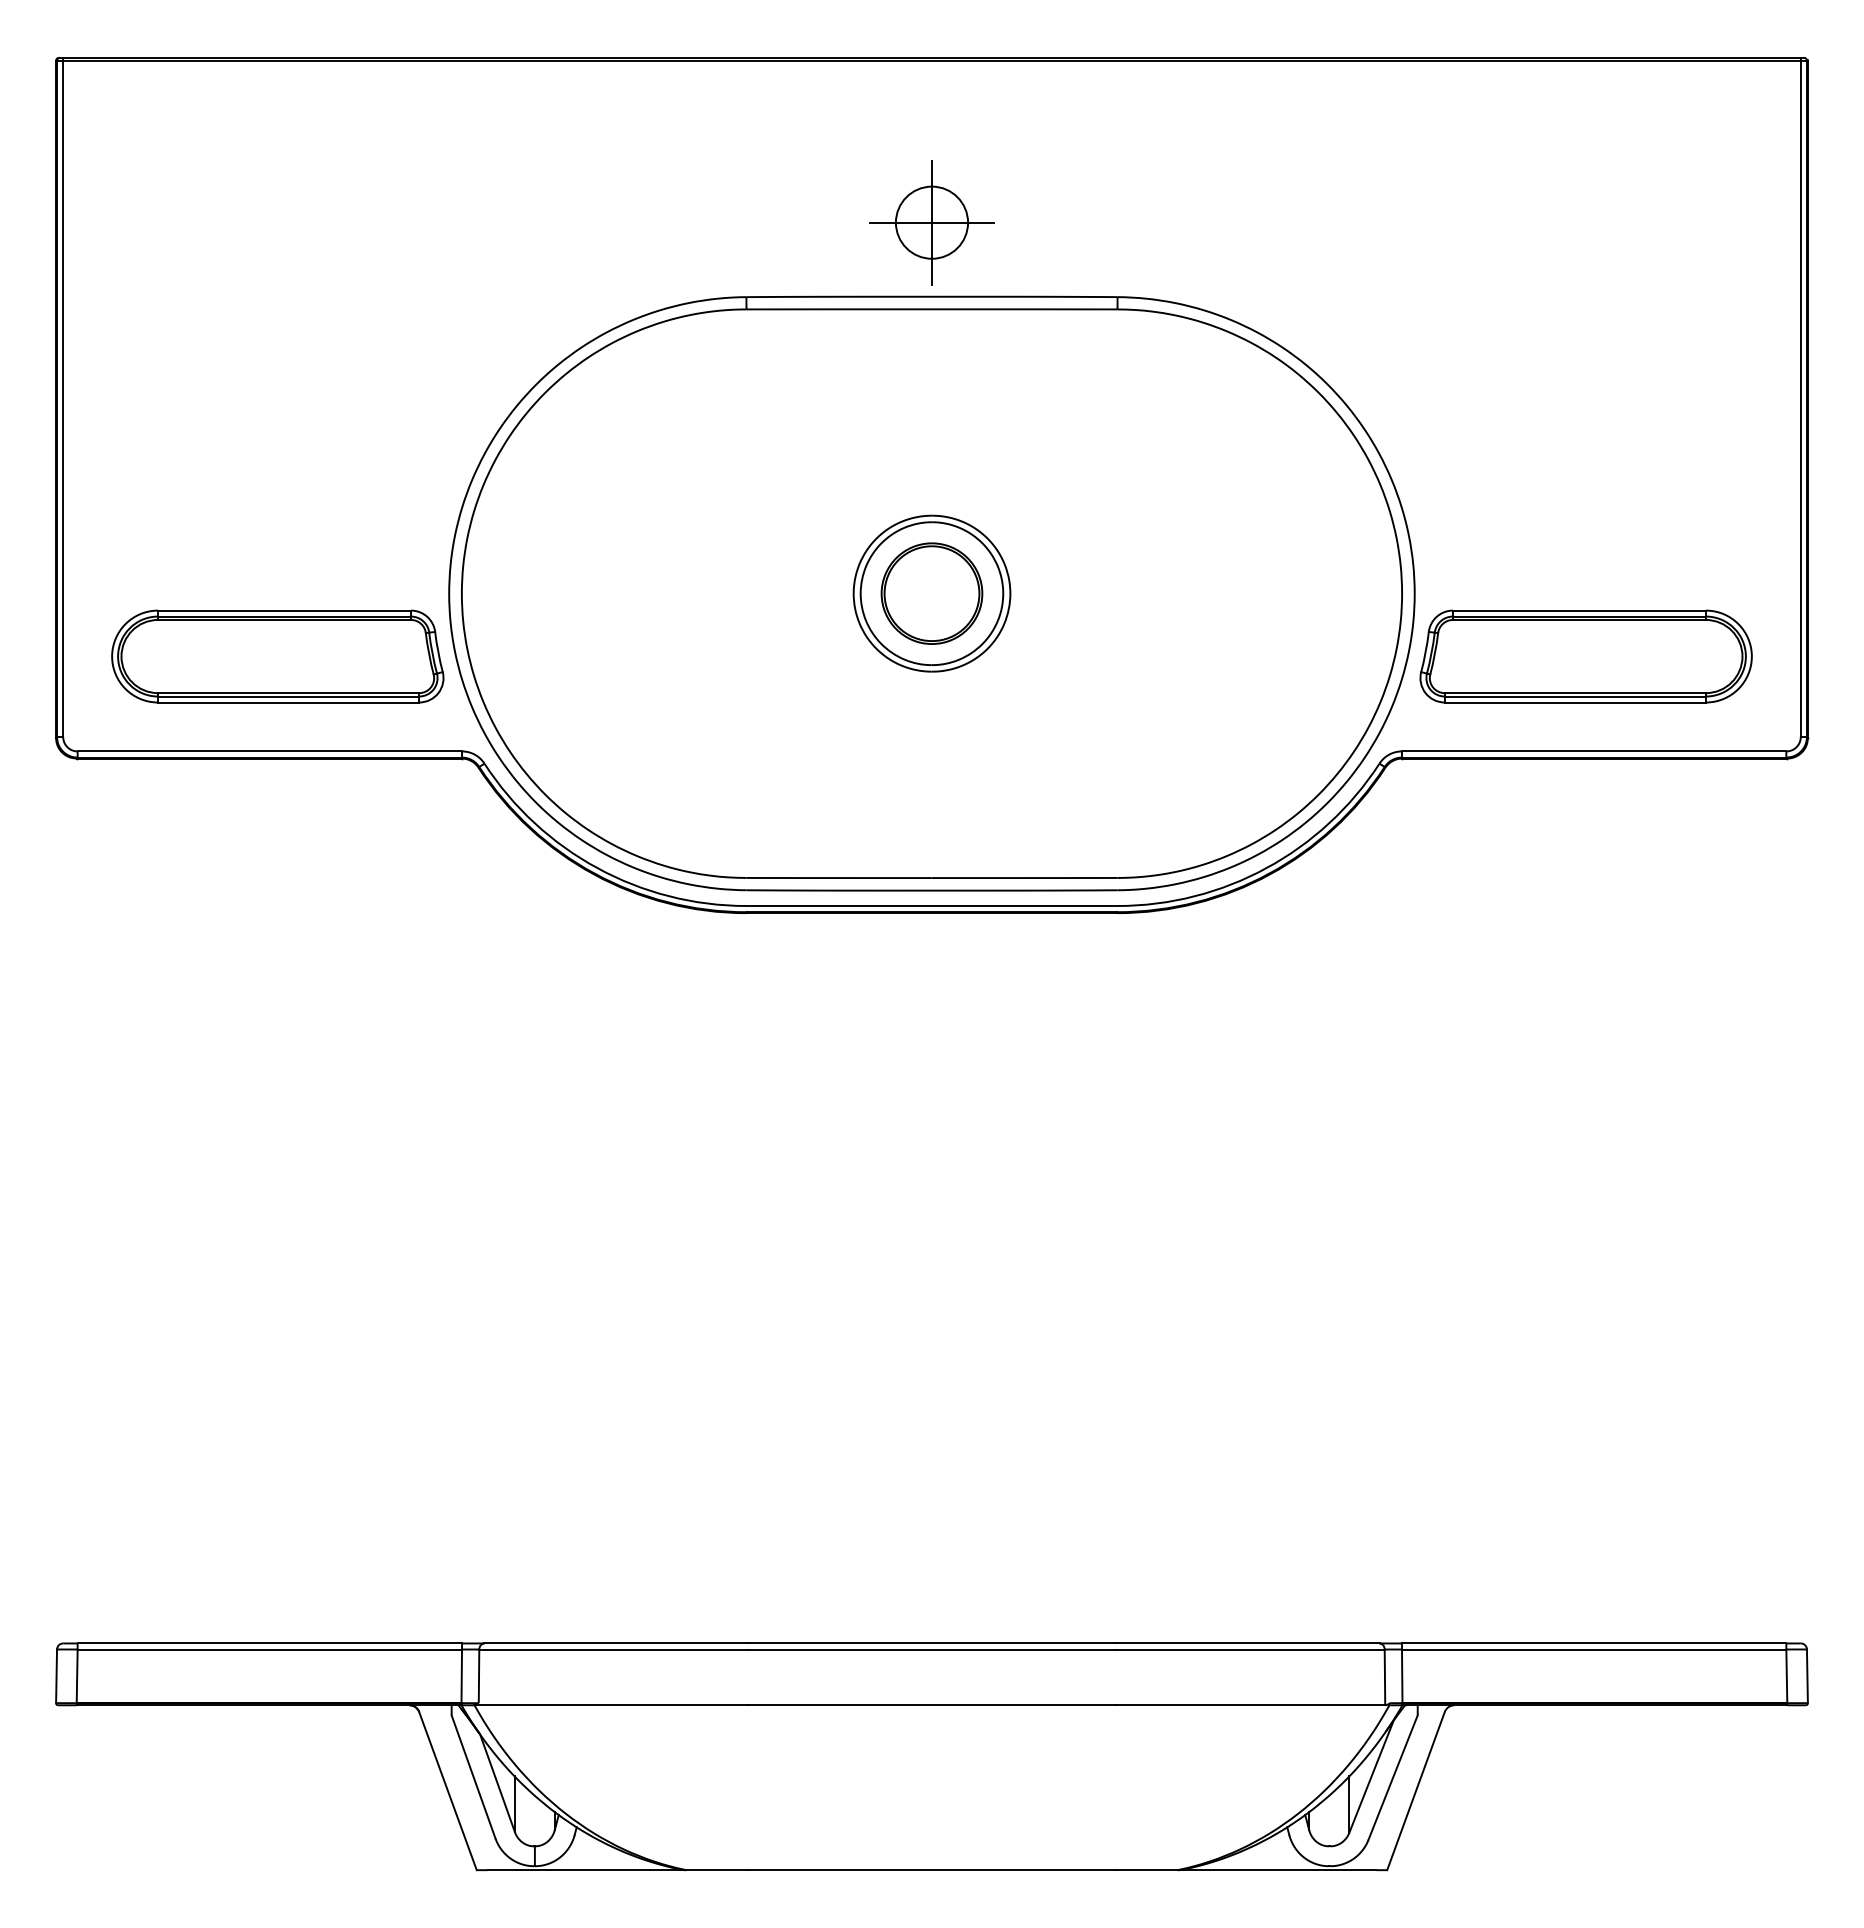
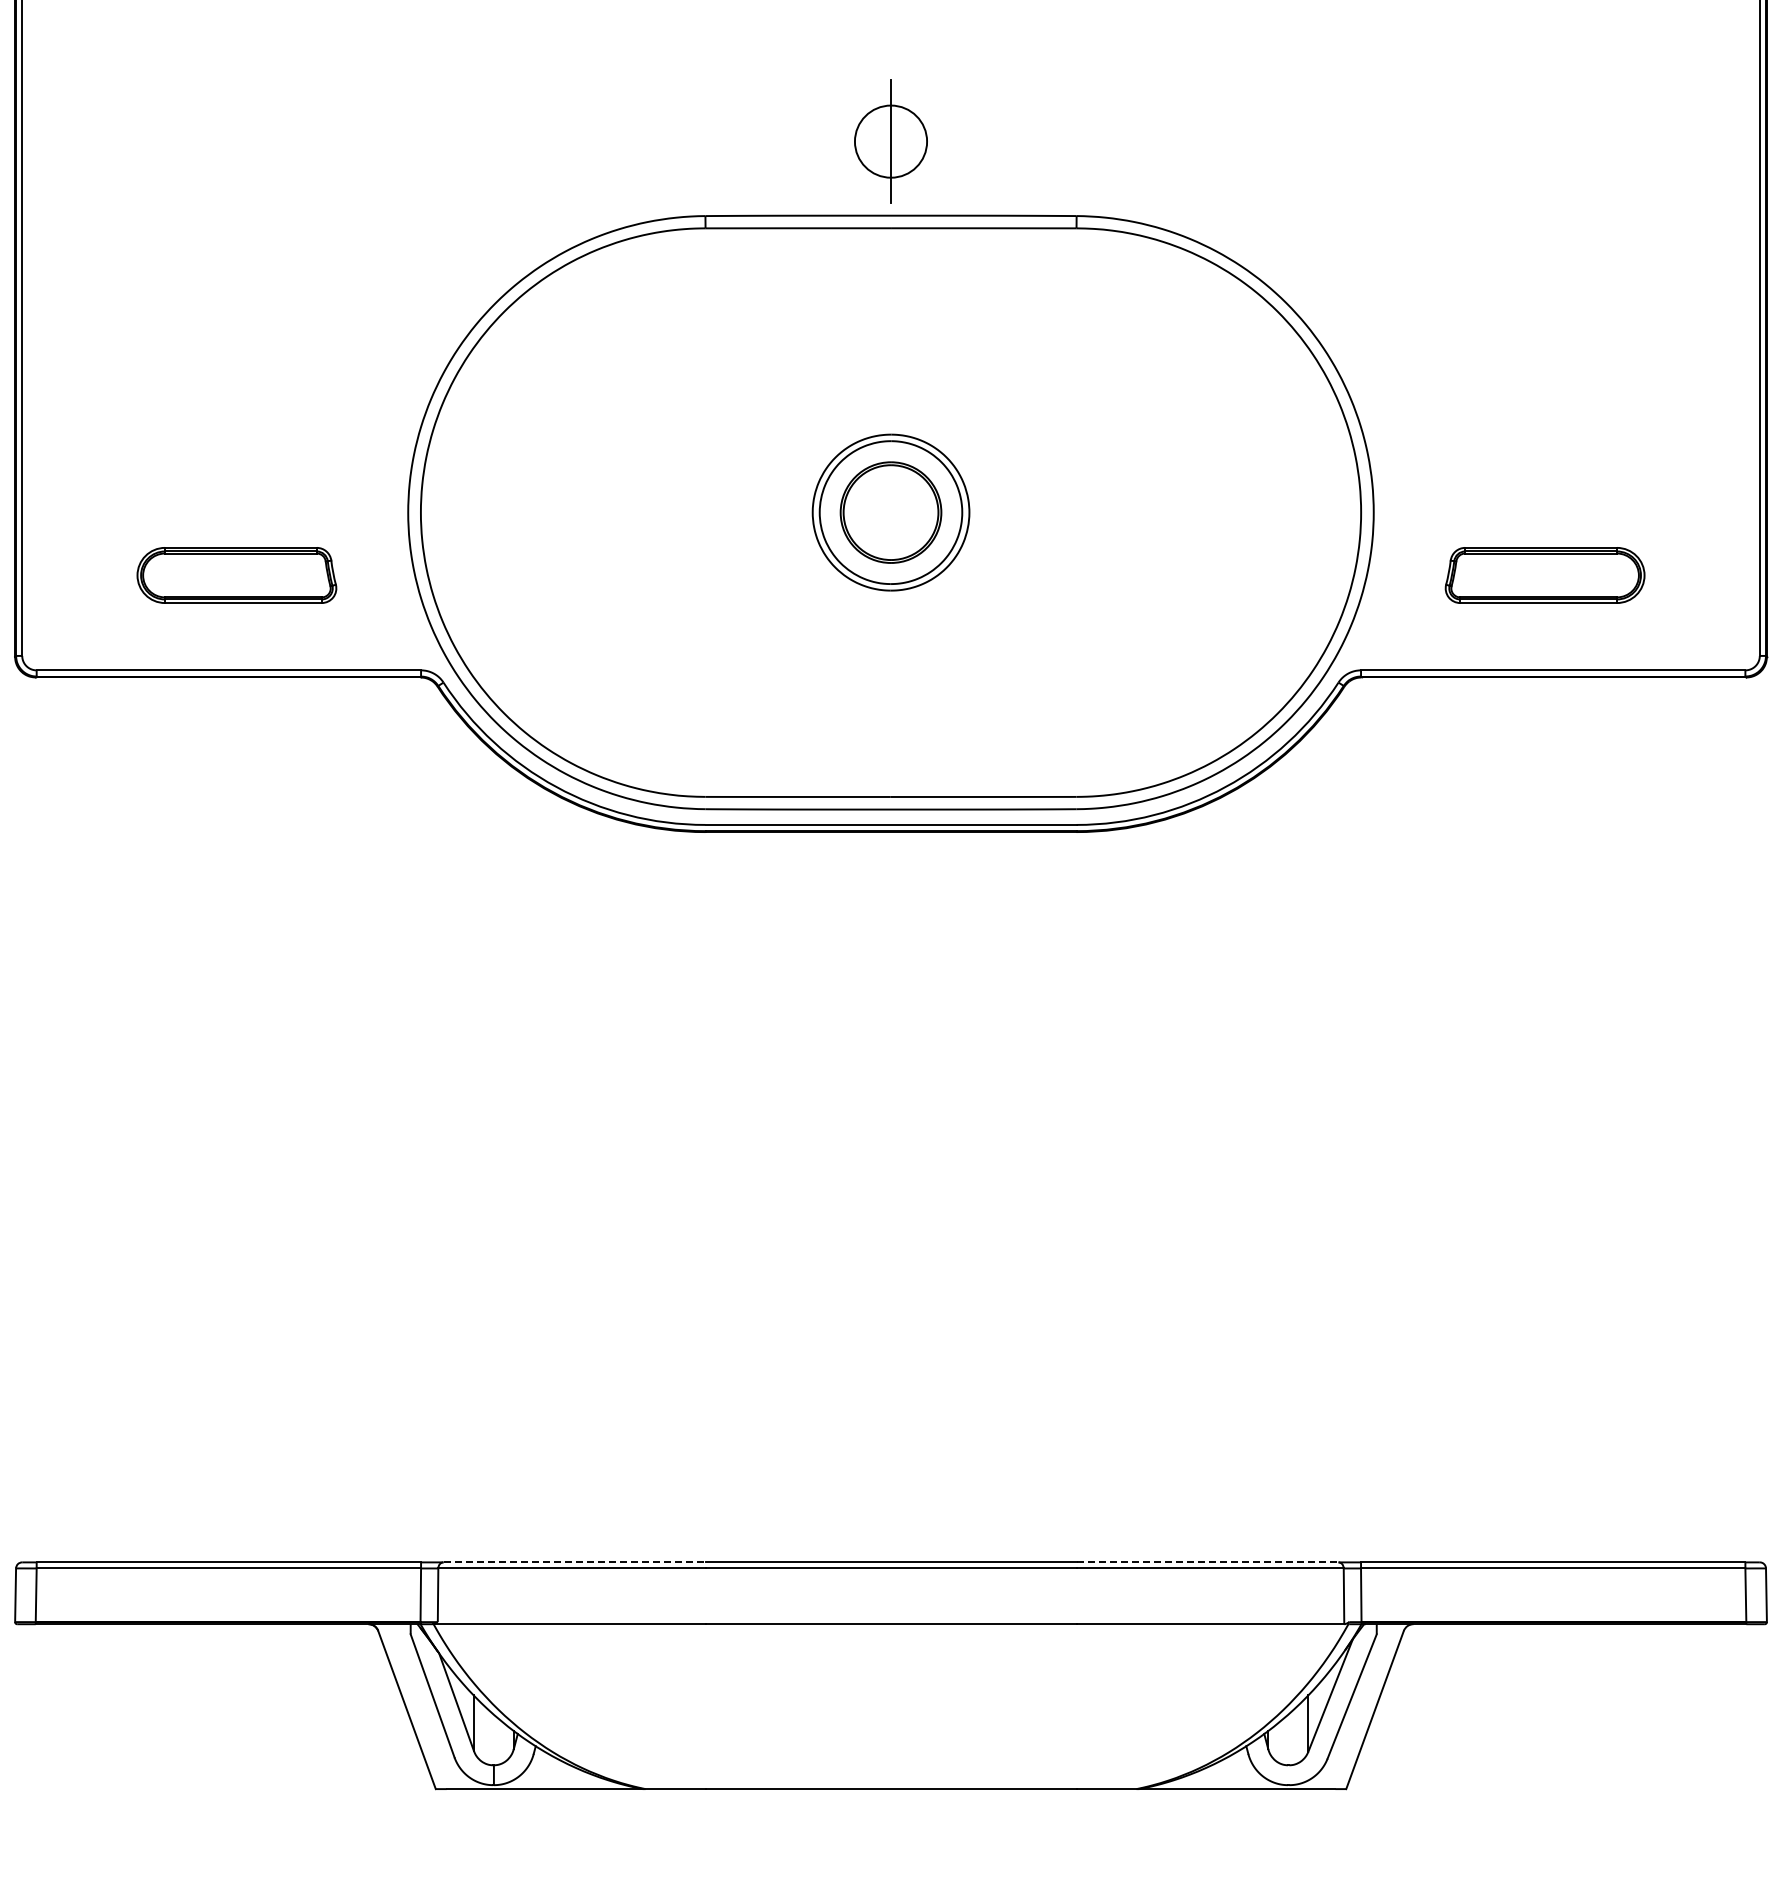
line: (931, 222) -> (890, 141), removed
part: (277, 656) -> (236, 575), size x0.6
part: (1585, 656) -> (1544, 575), size x0.6
line: (615, 1643) -> (574, 1562), solid -> dashed
line: (1248, 1643) -> (1207, 1562), solid -> dashed

